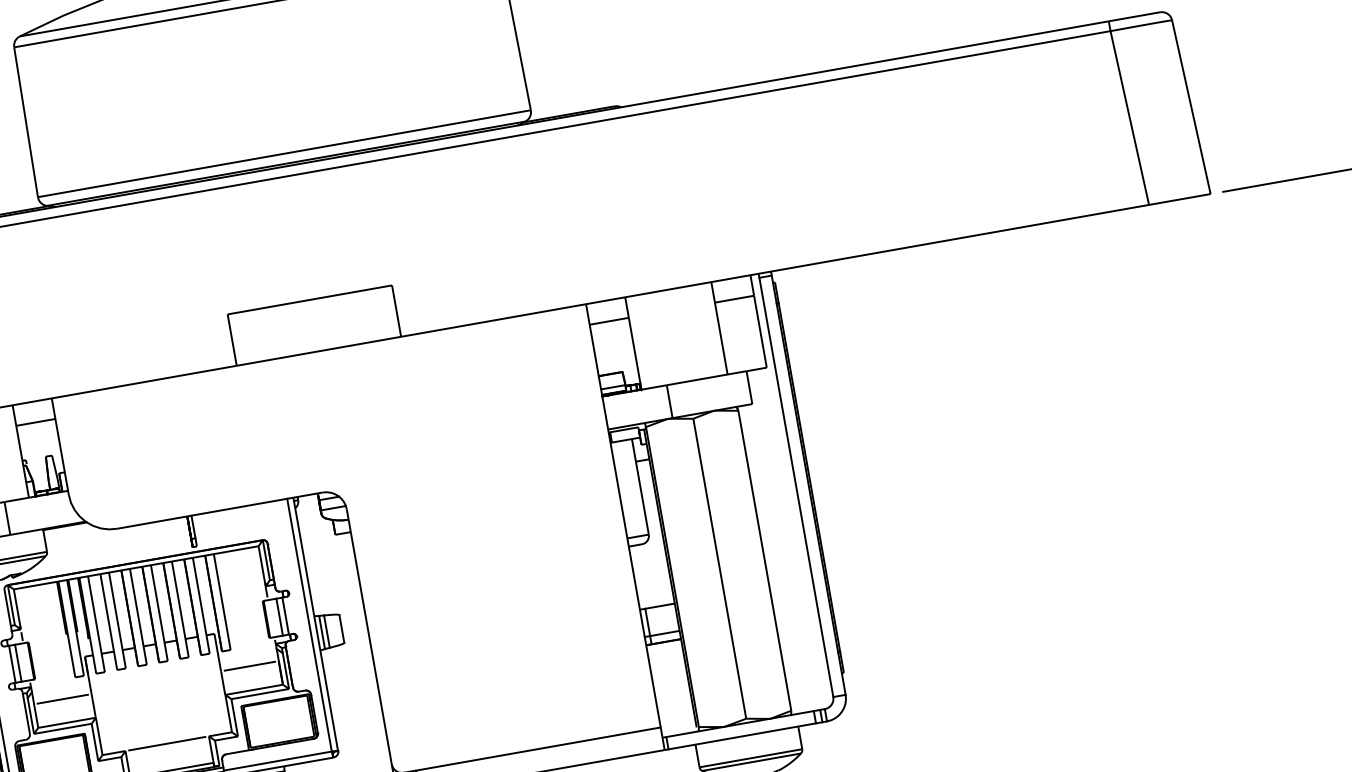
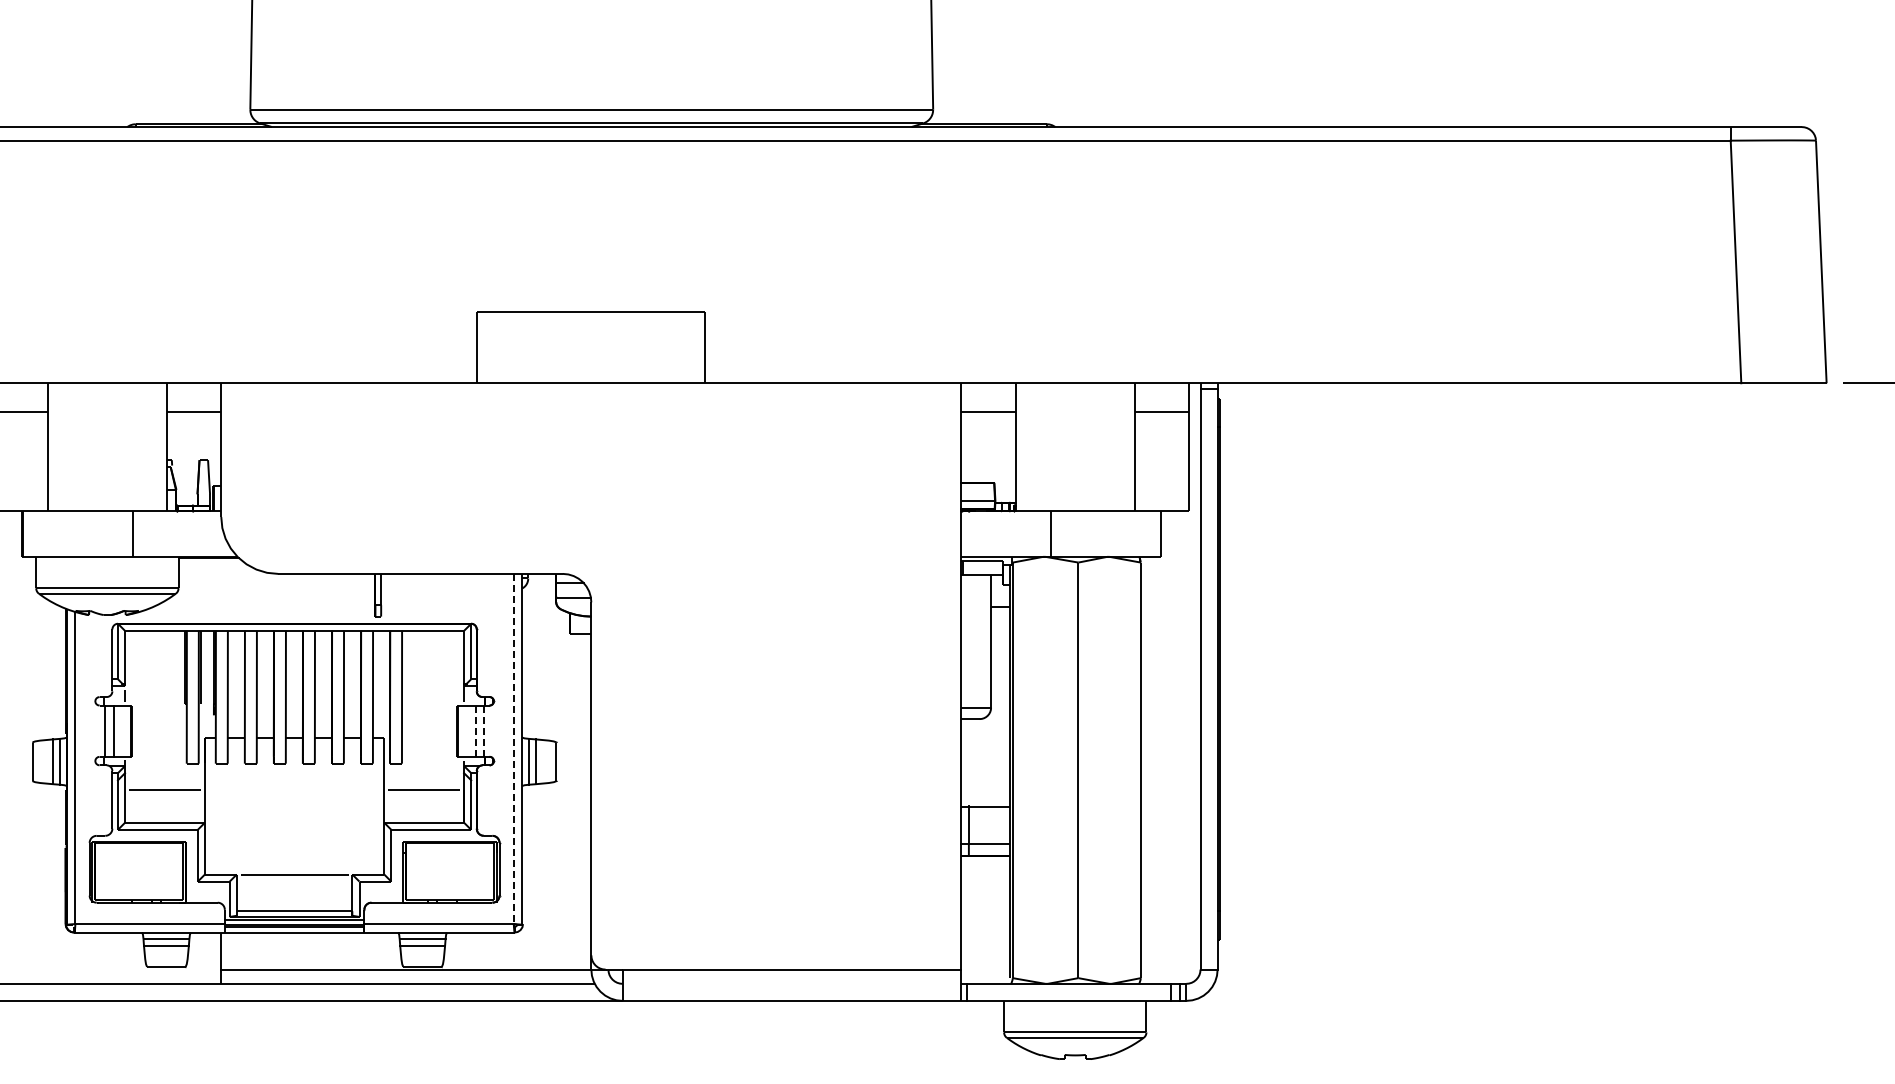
line: (285, 616) -> (483, 731), solid -> dashed
line: (279, 617) -> (475, 731), solid -> dashed
line: (309, 625) -> (513, 749), solid -> dashed

